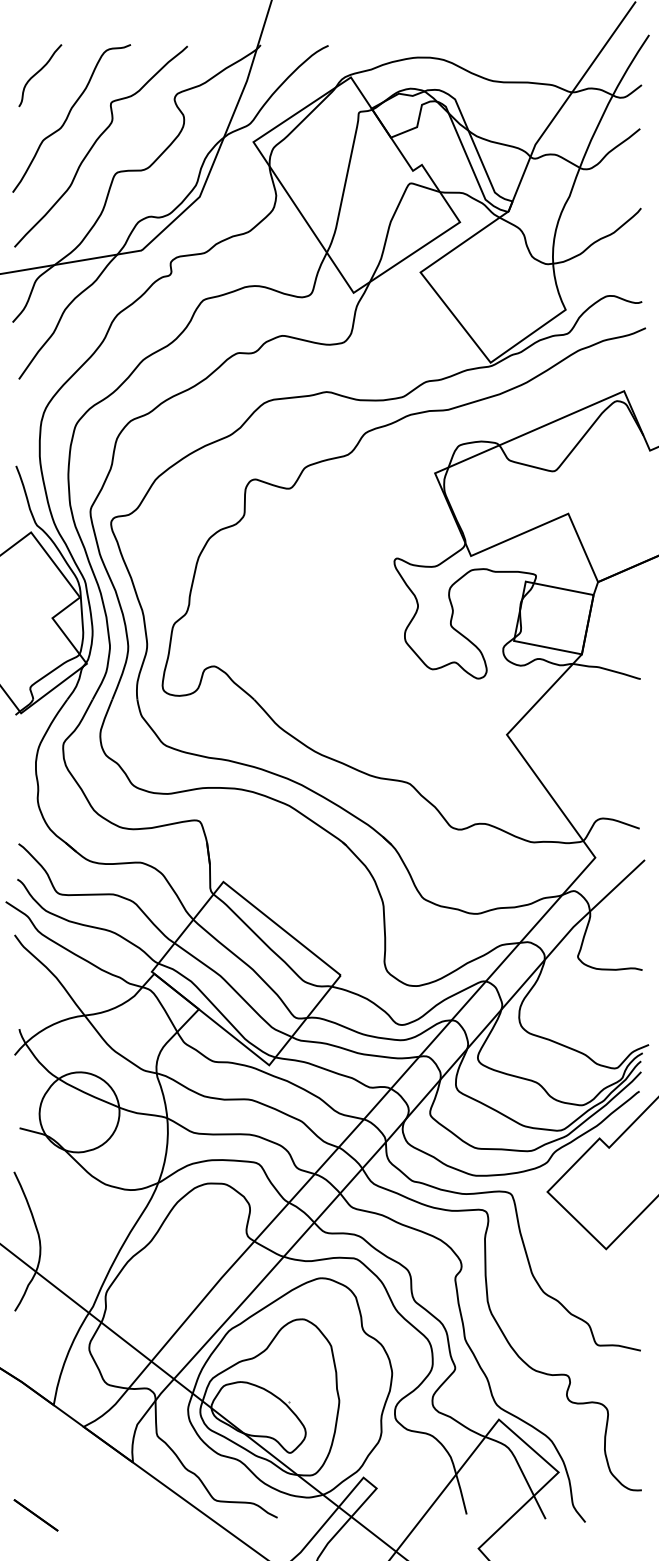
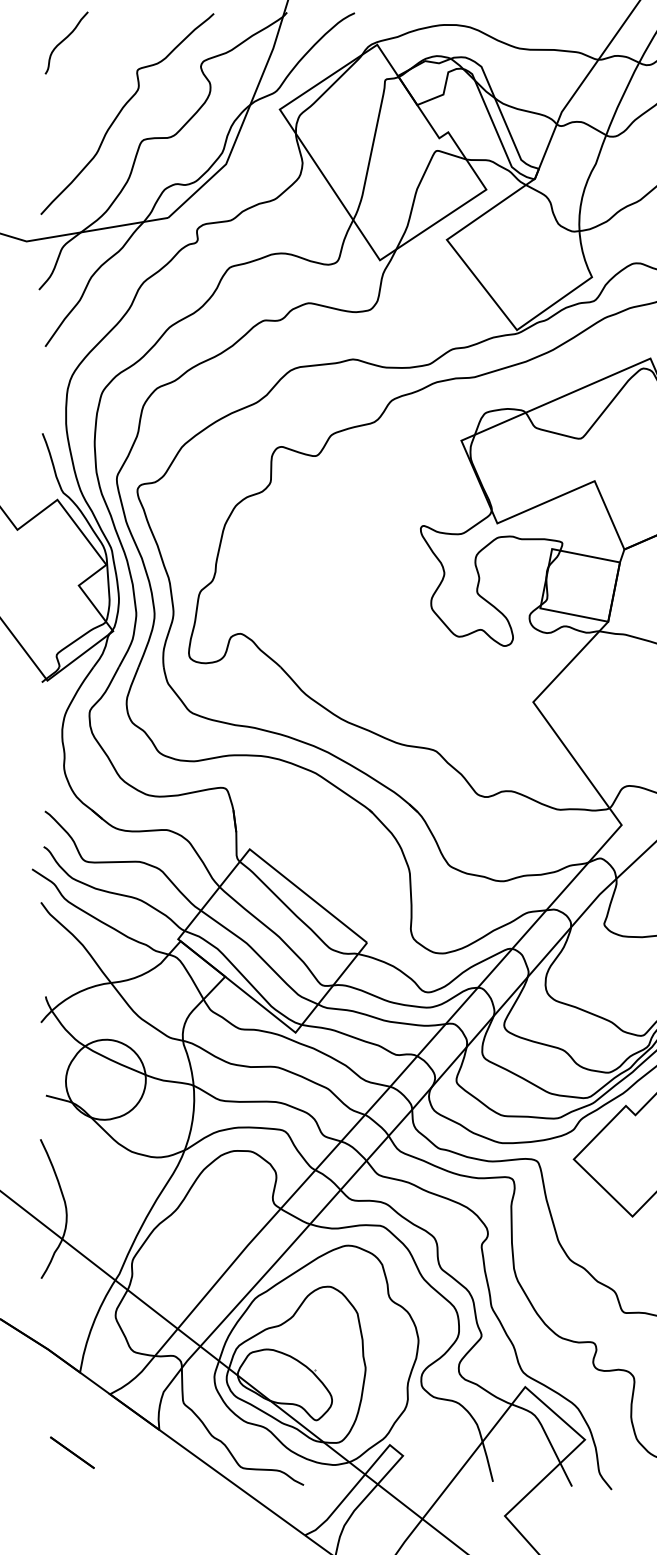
curve: (68, 117) -> (94, 84), removed
line: (35, 1515) -> (71, 1452), moved

